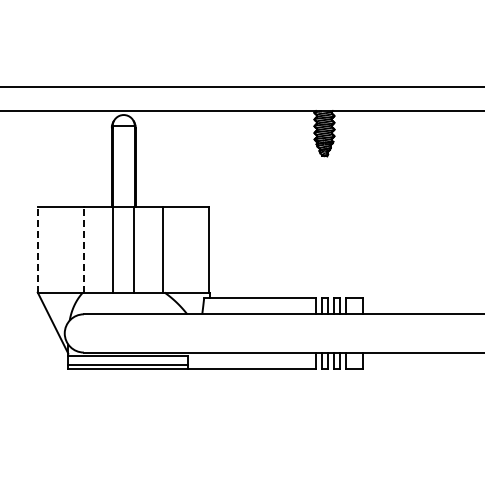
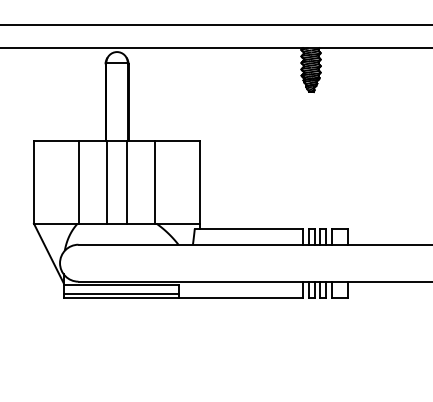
line: (38, 249) -> (34, 182), dashed -> solid
line: (84, 249) -> (79, 182), dashed -> solid

